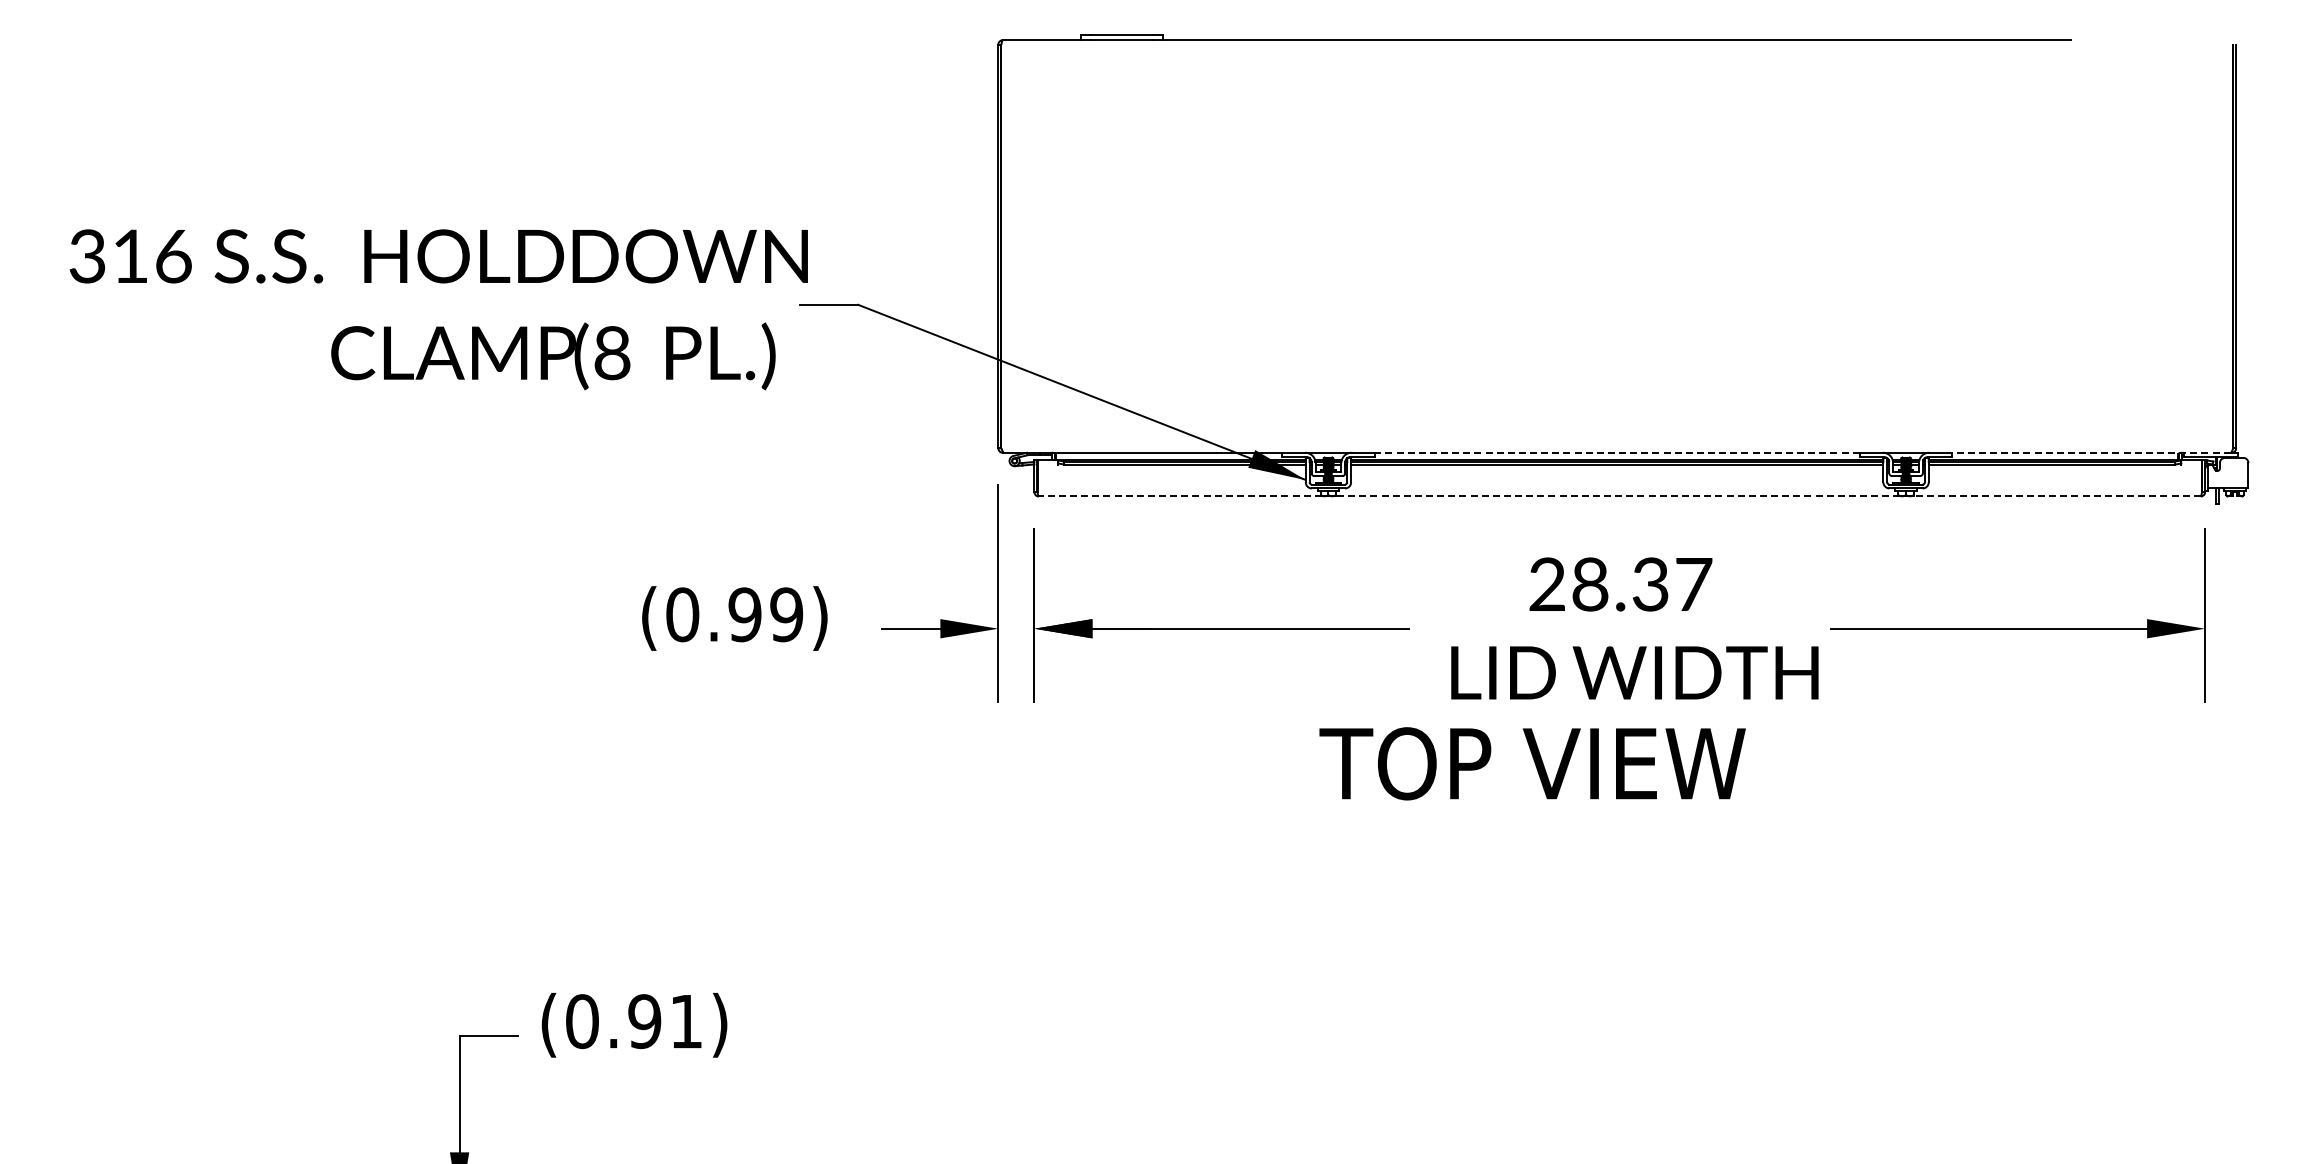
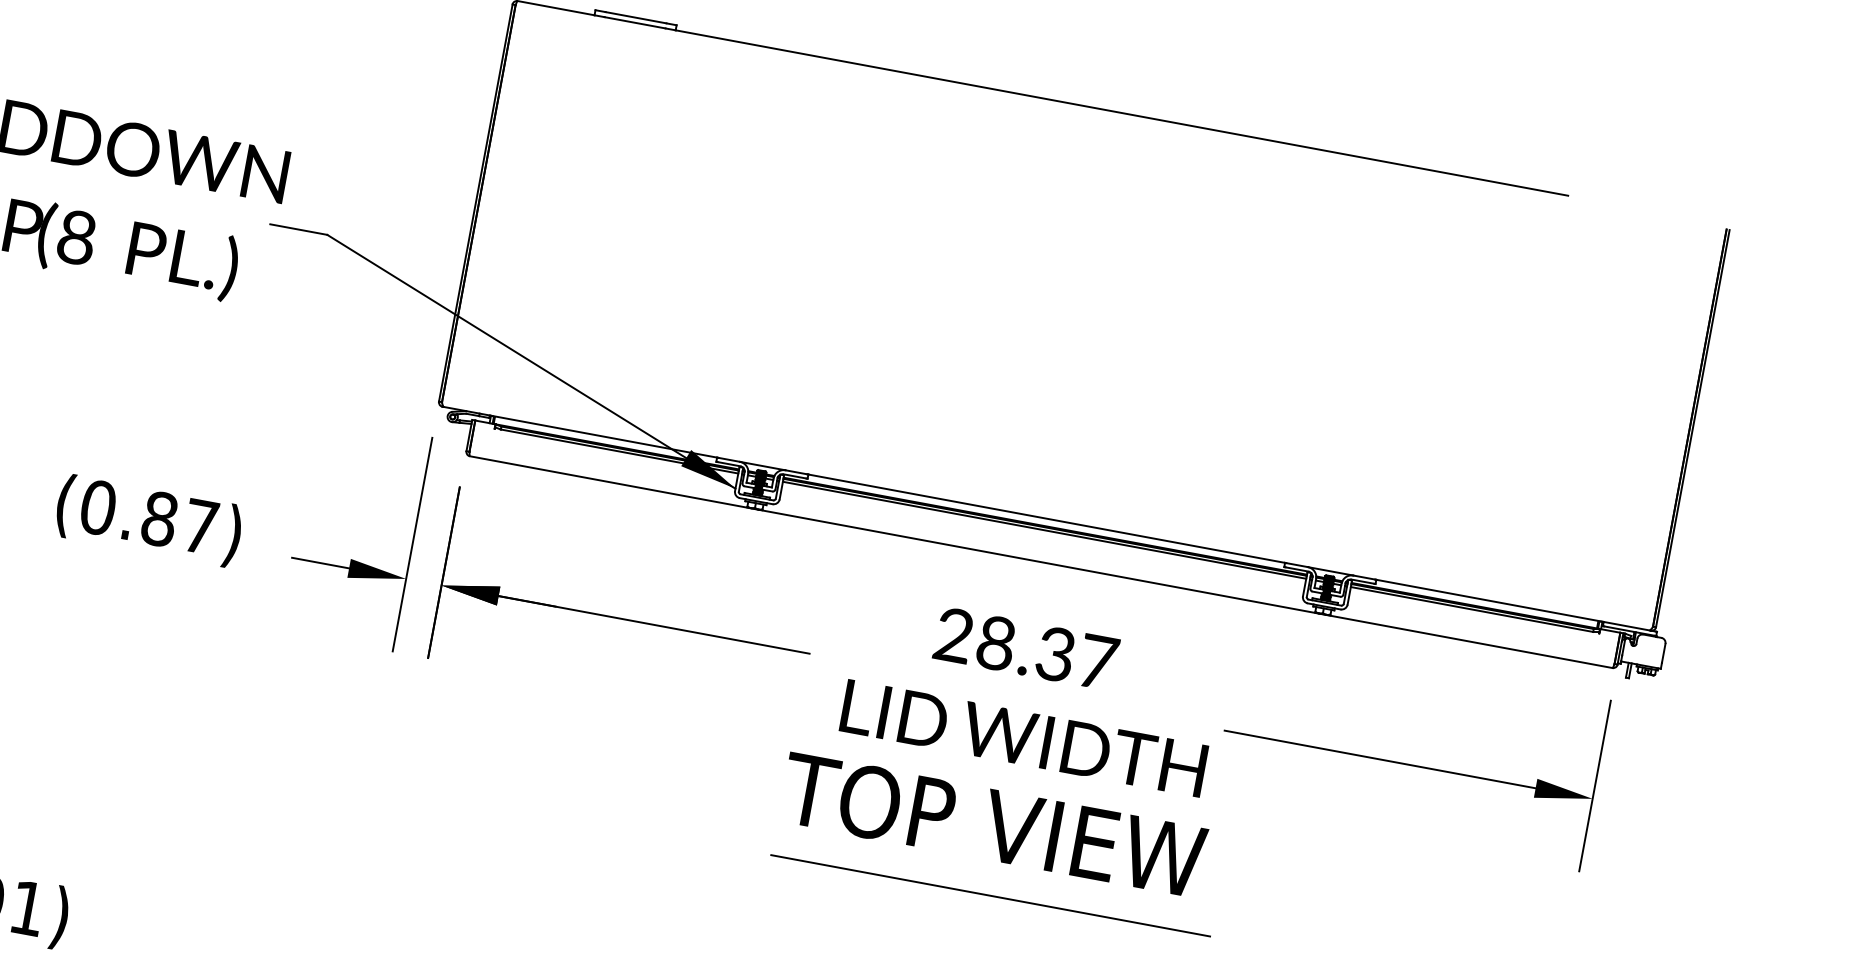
line: (1616, 452) -> (1046, 518), dashed -> solid
line: (2091, 452) -> (1513, 604), dashed -> solid
line: (1619, 496) -> (1040, 562), dashed -> solid
text: (765, 614) -> (179, 522), (0.99) -> (0.87)
text: (1532, 763) -> (993, 824), moved
line: (1630, 833) -> (990, 895), added

